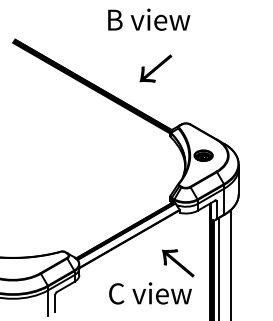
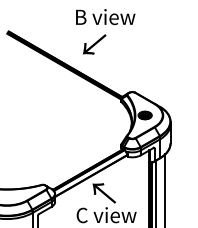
text: (155, 68) -> (94, 44), moved
text: (178, 263) -> (104, 193), moved

